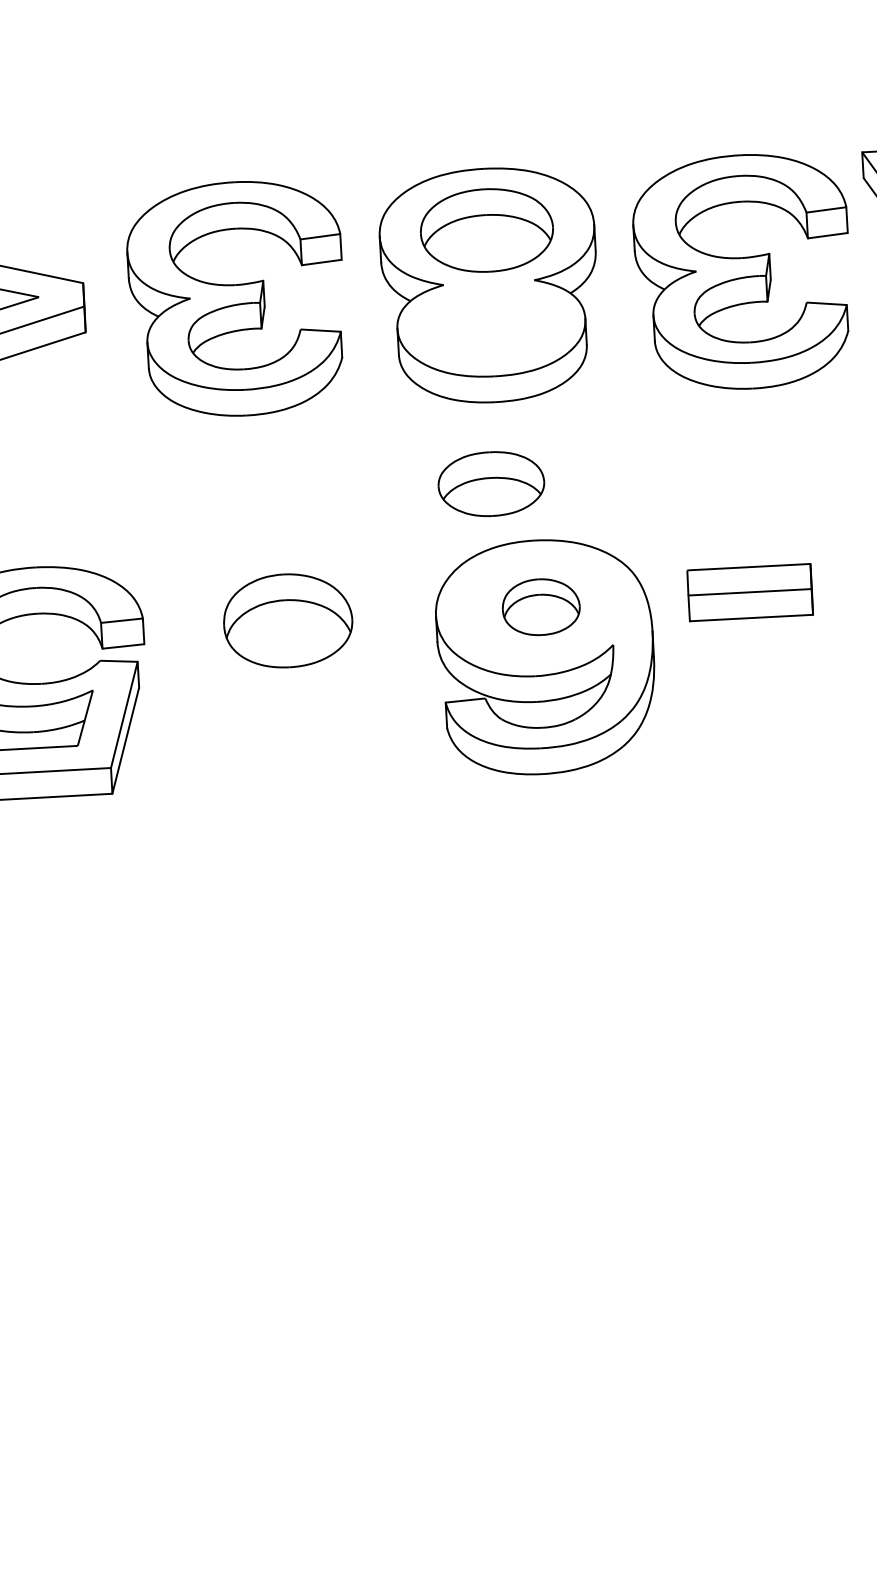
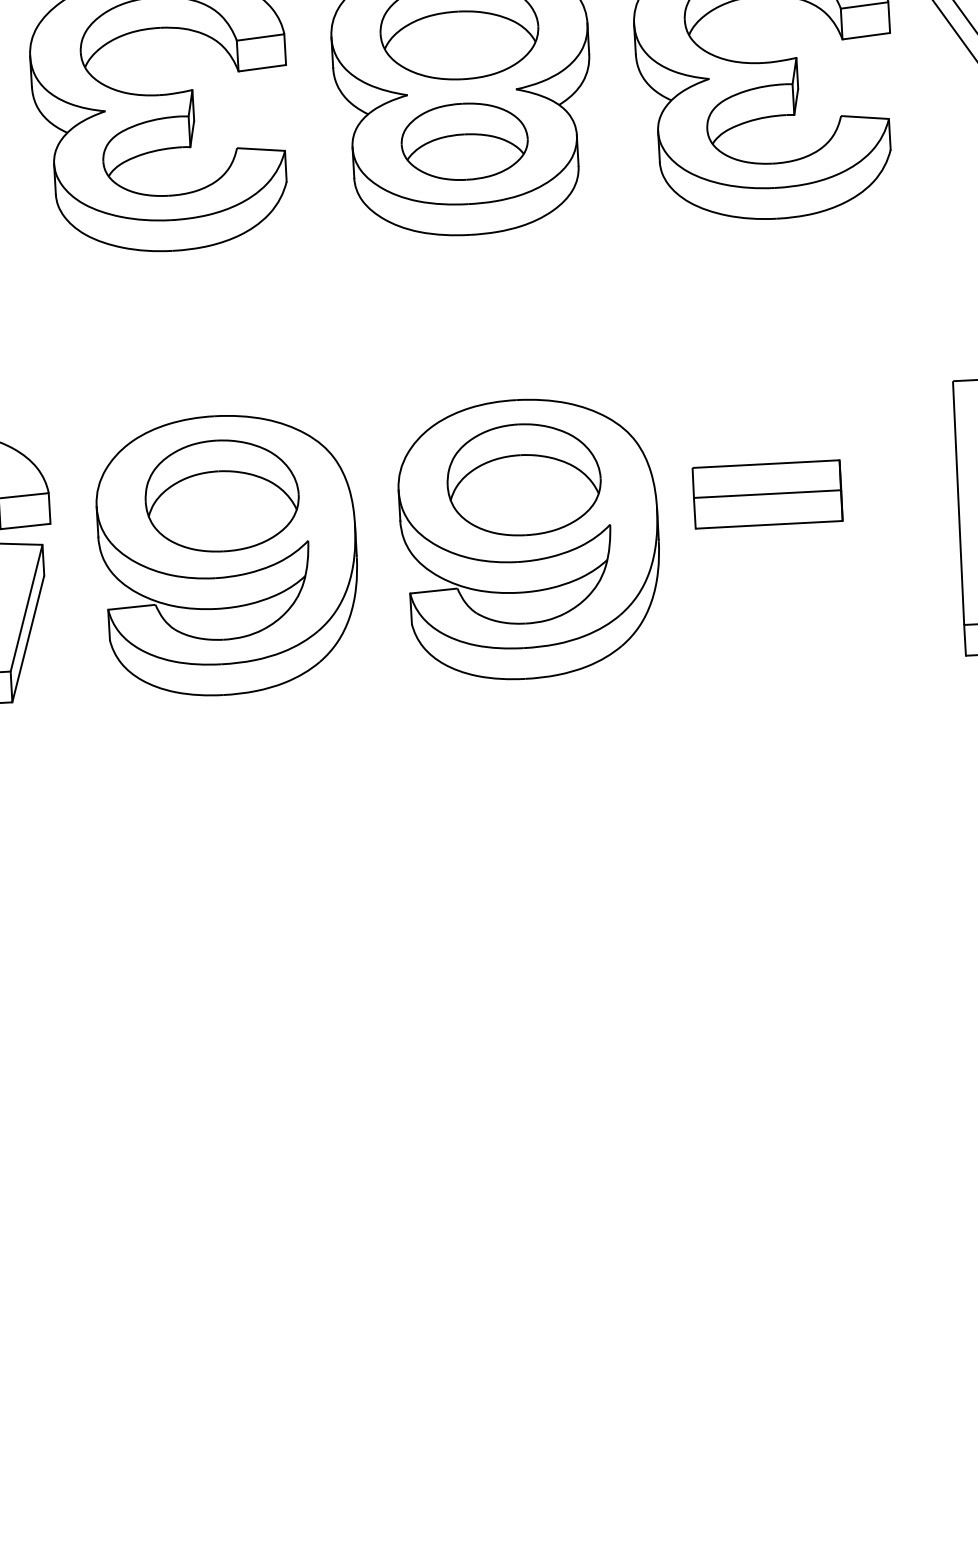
part: (491, 483) -> (464, 141), moved
part: (749, 592) -> (766, 494), moved
part: (541, 606) -> (524, 478), size x1.67
part: (292, 670) -> (227, 555), added

